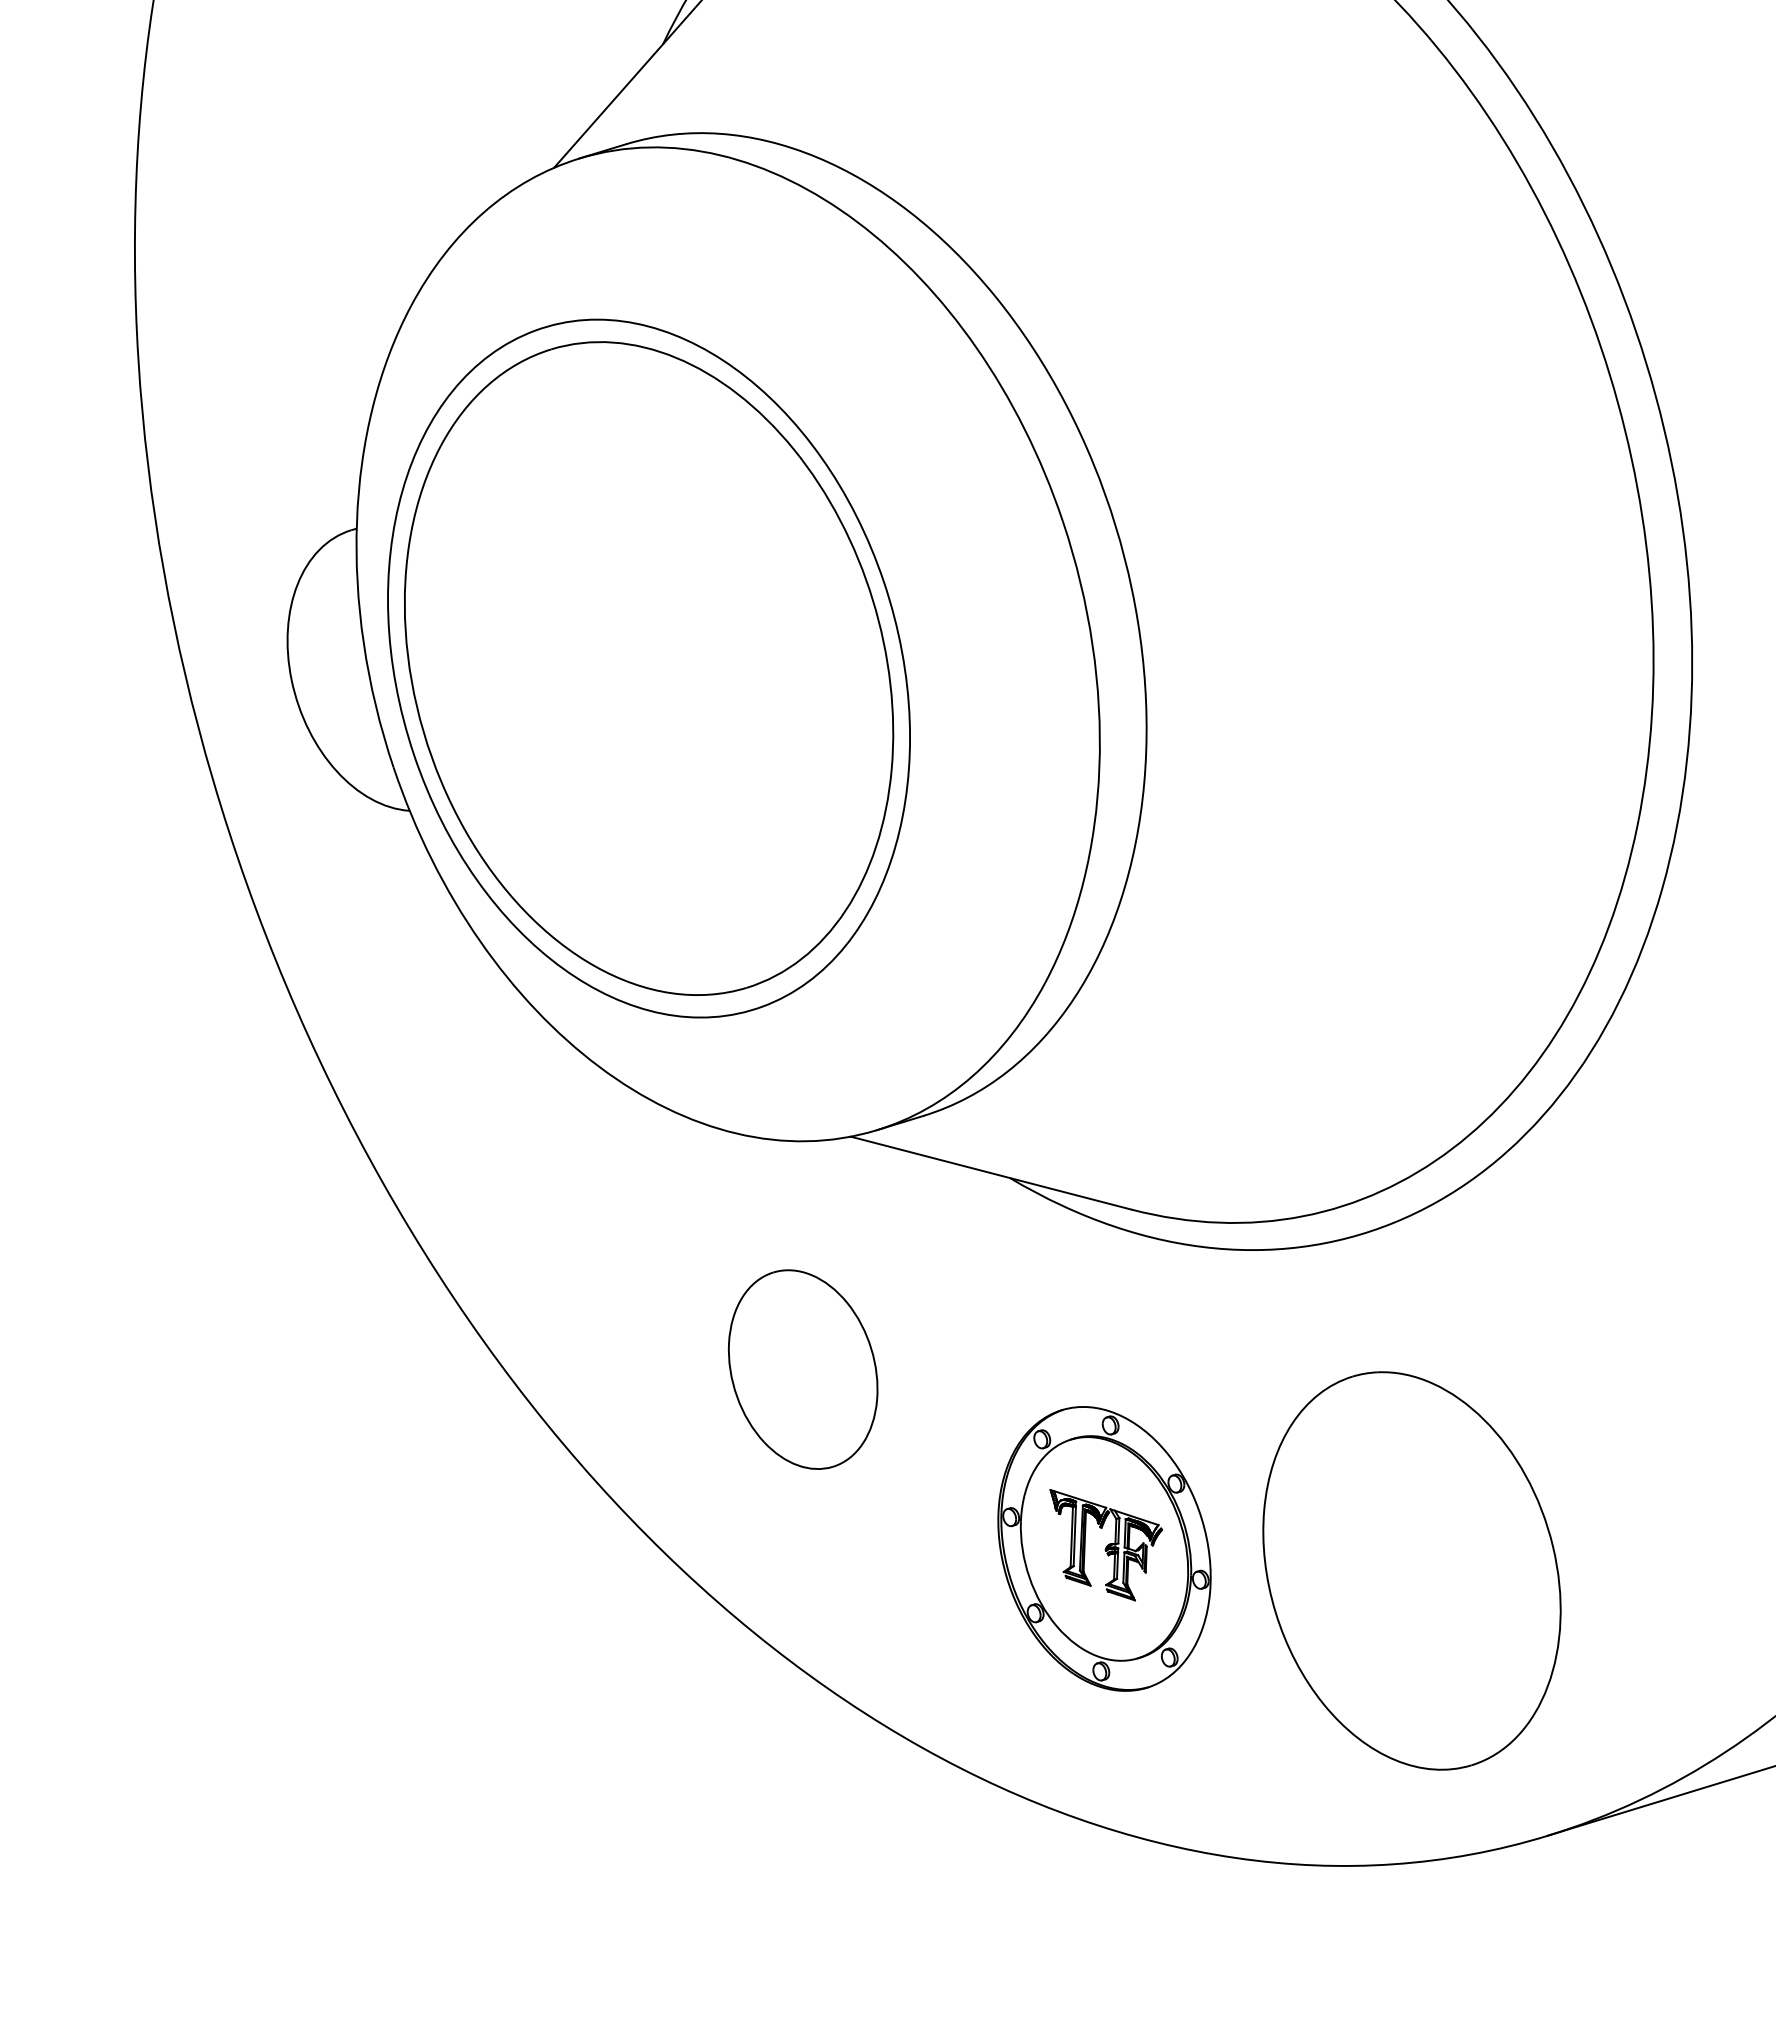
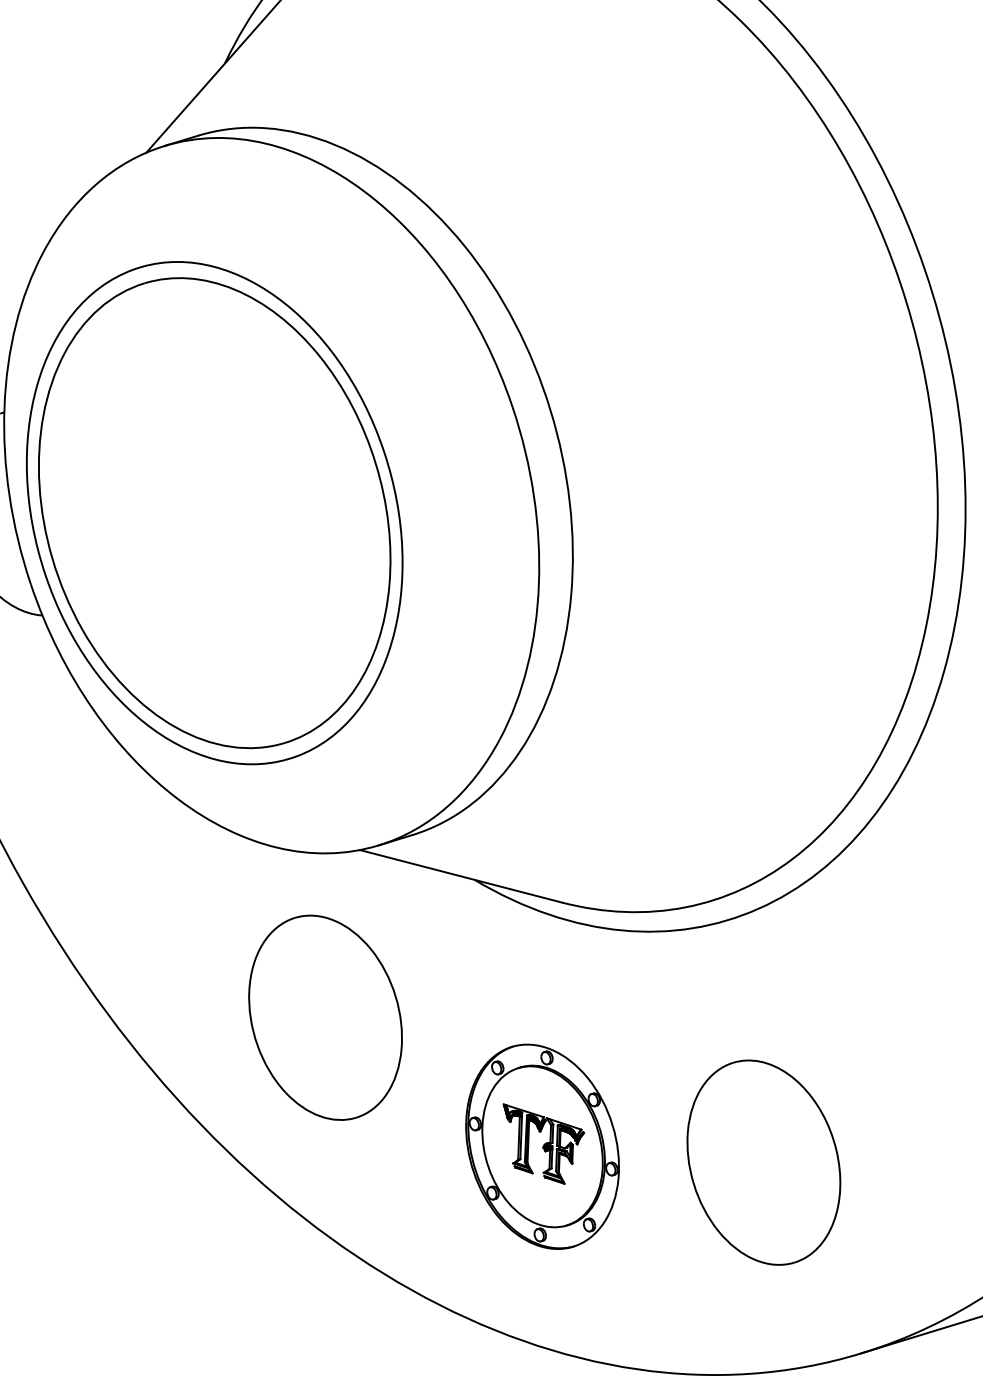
part: (803, 1369) -> (325, 1017), size x1.43
part: (1411, 1570) -> (763, 1162), size x0.71

